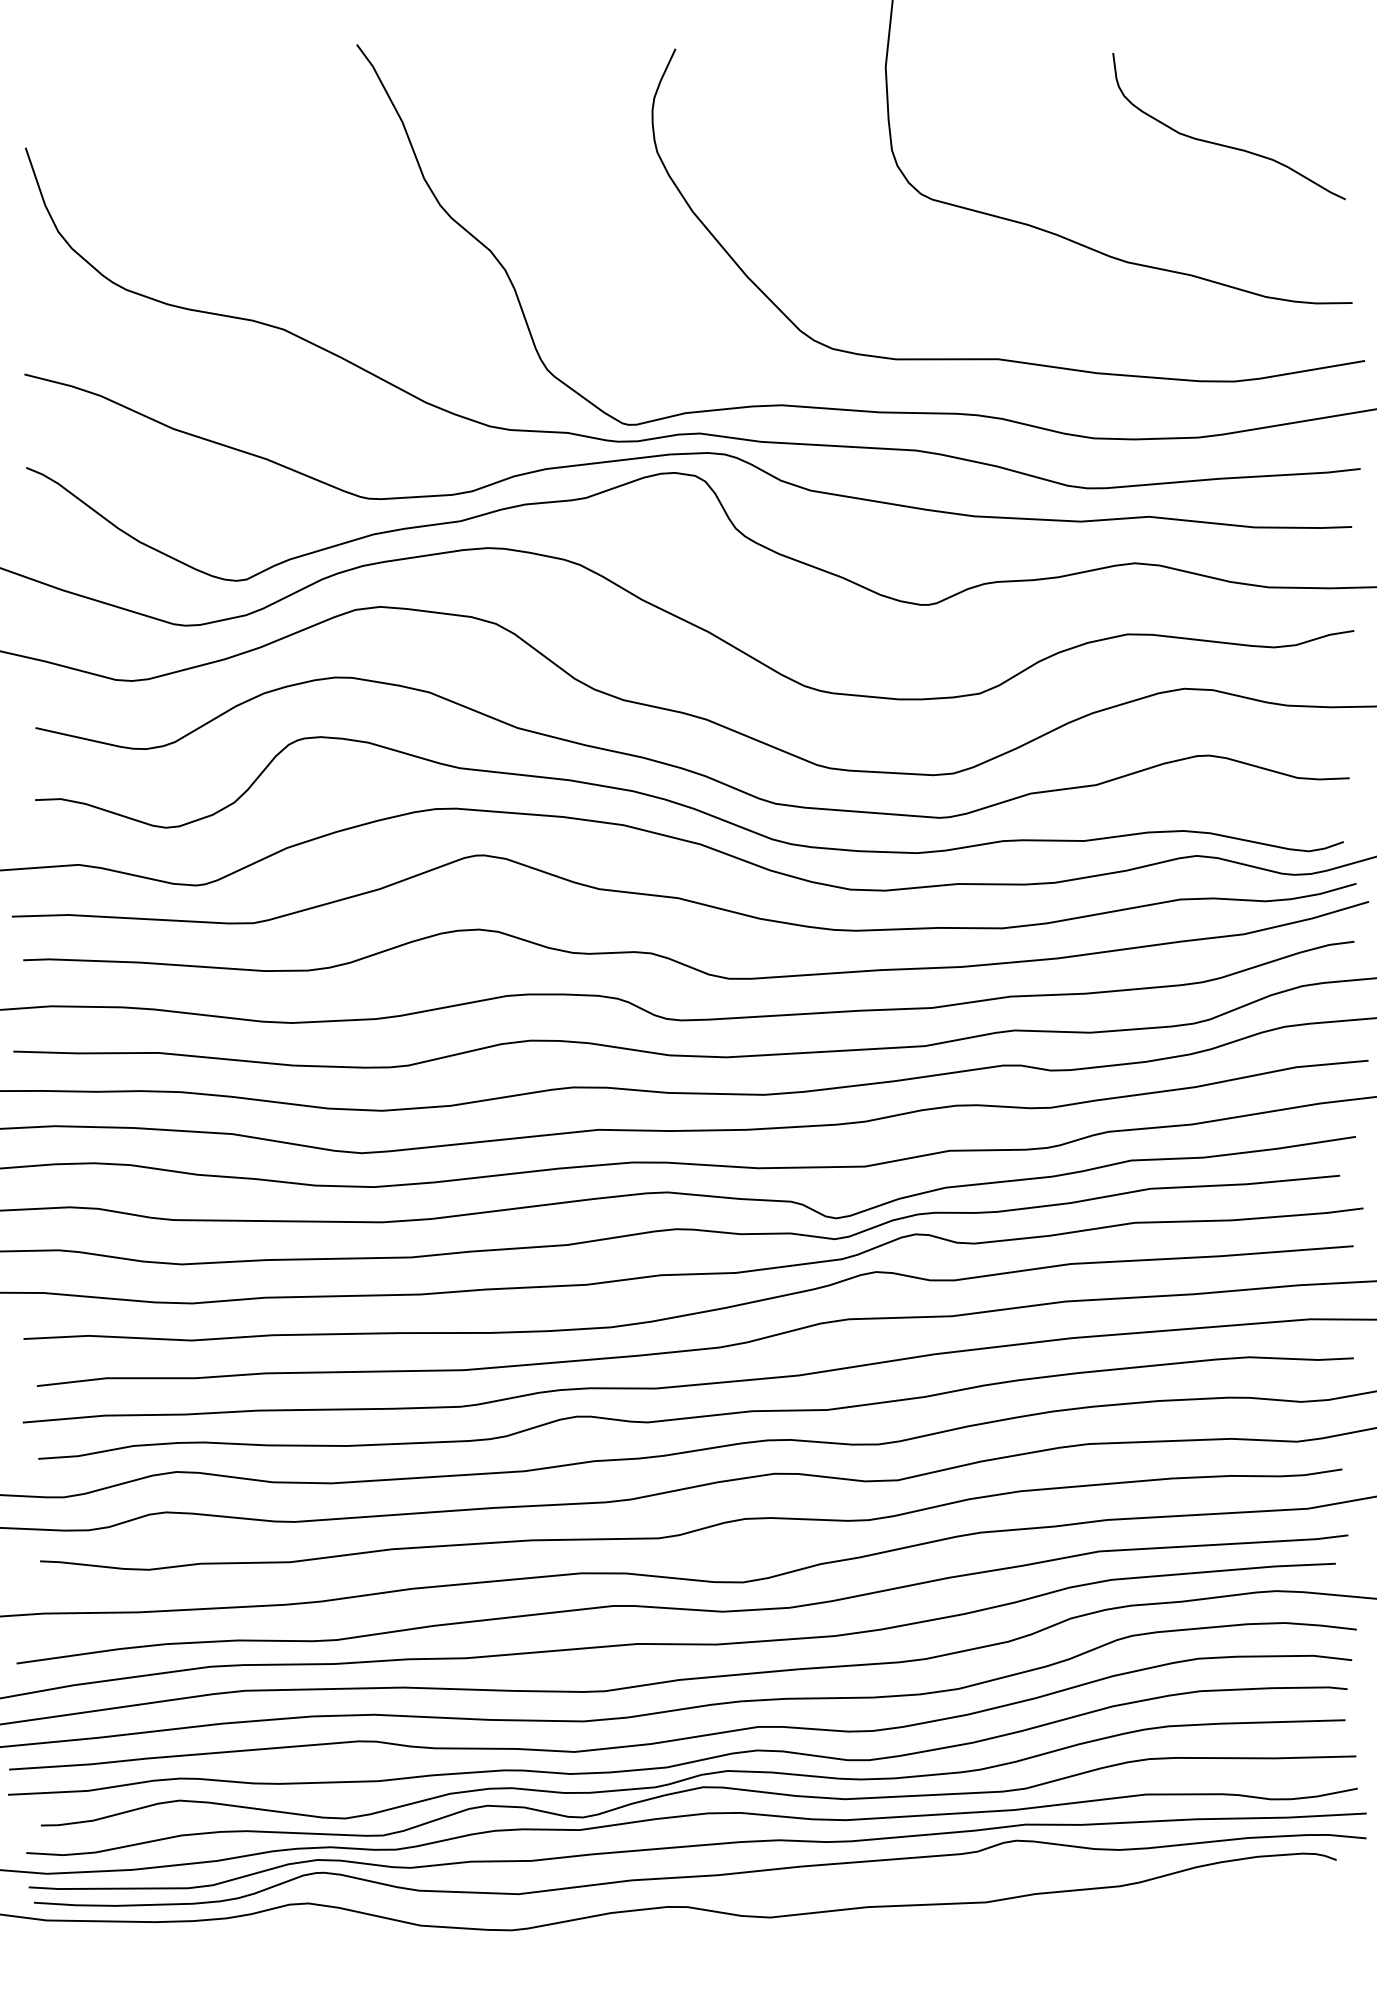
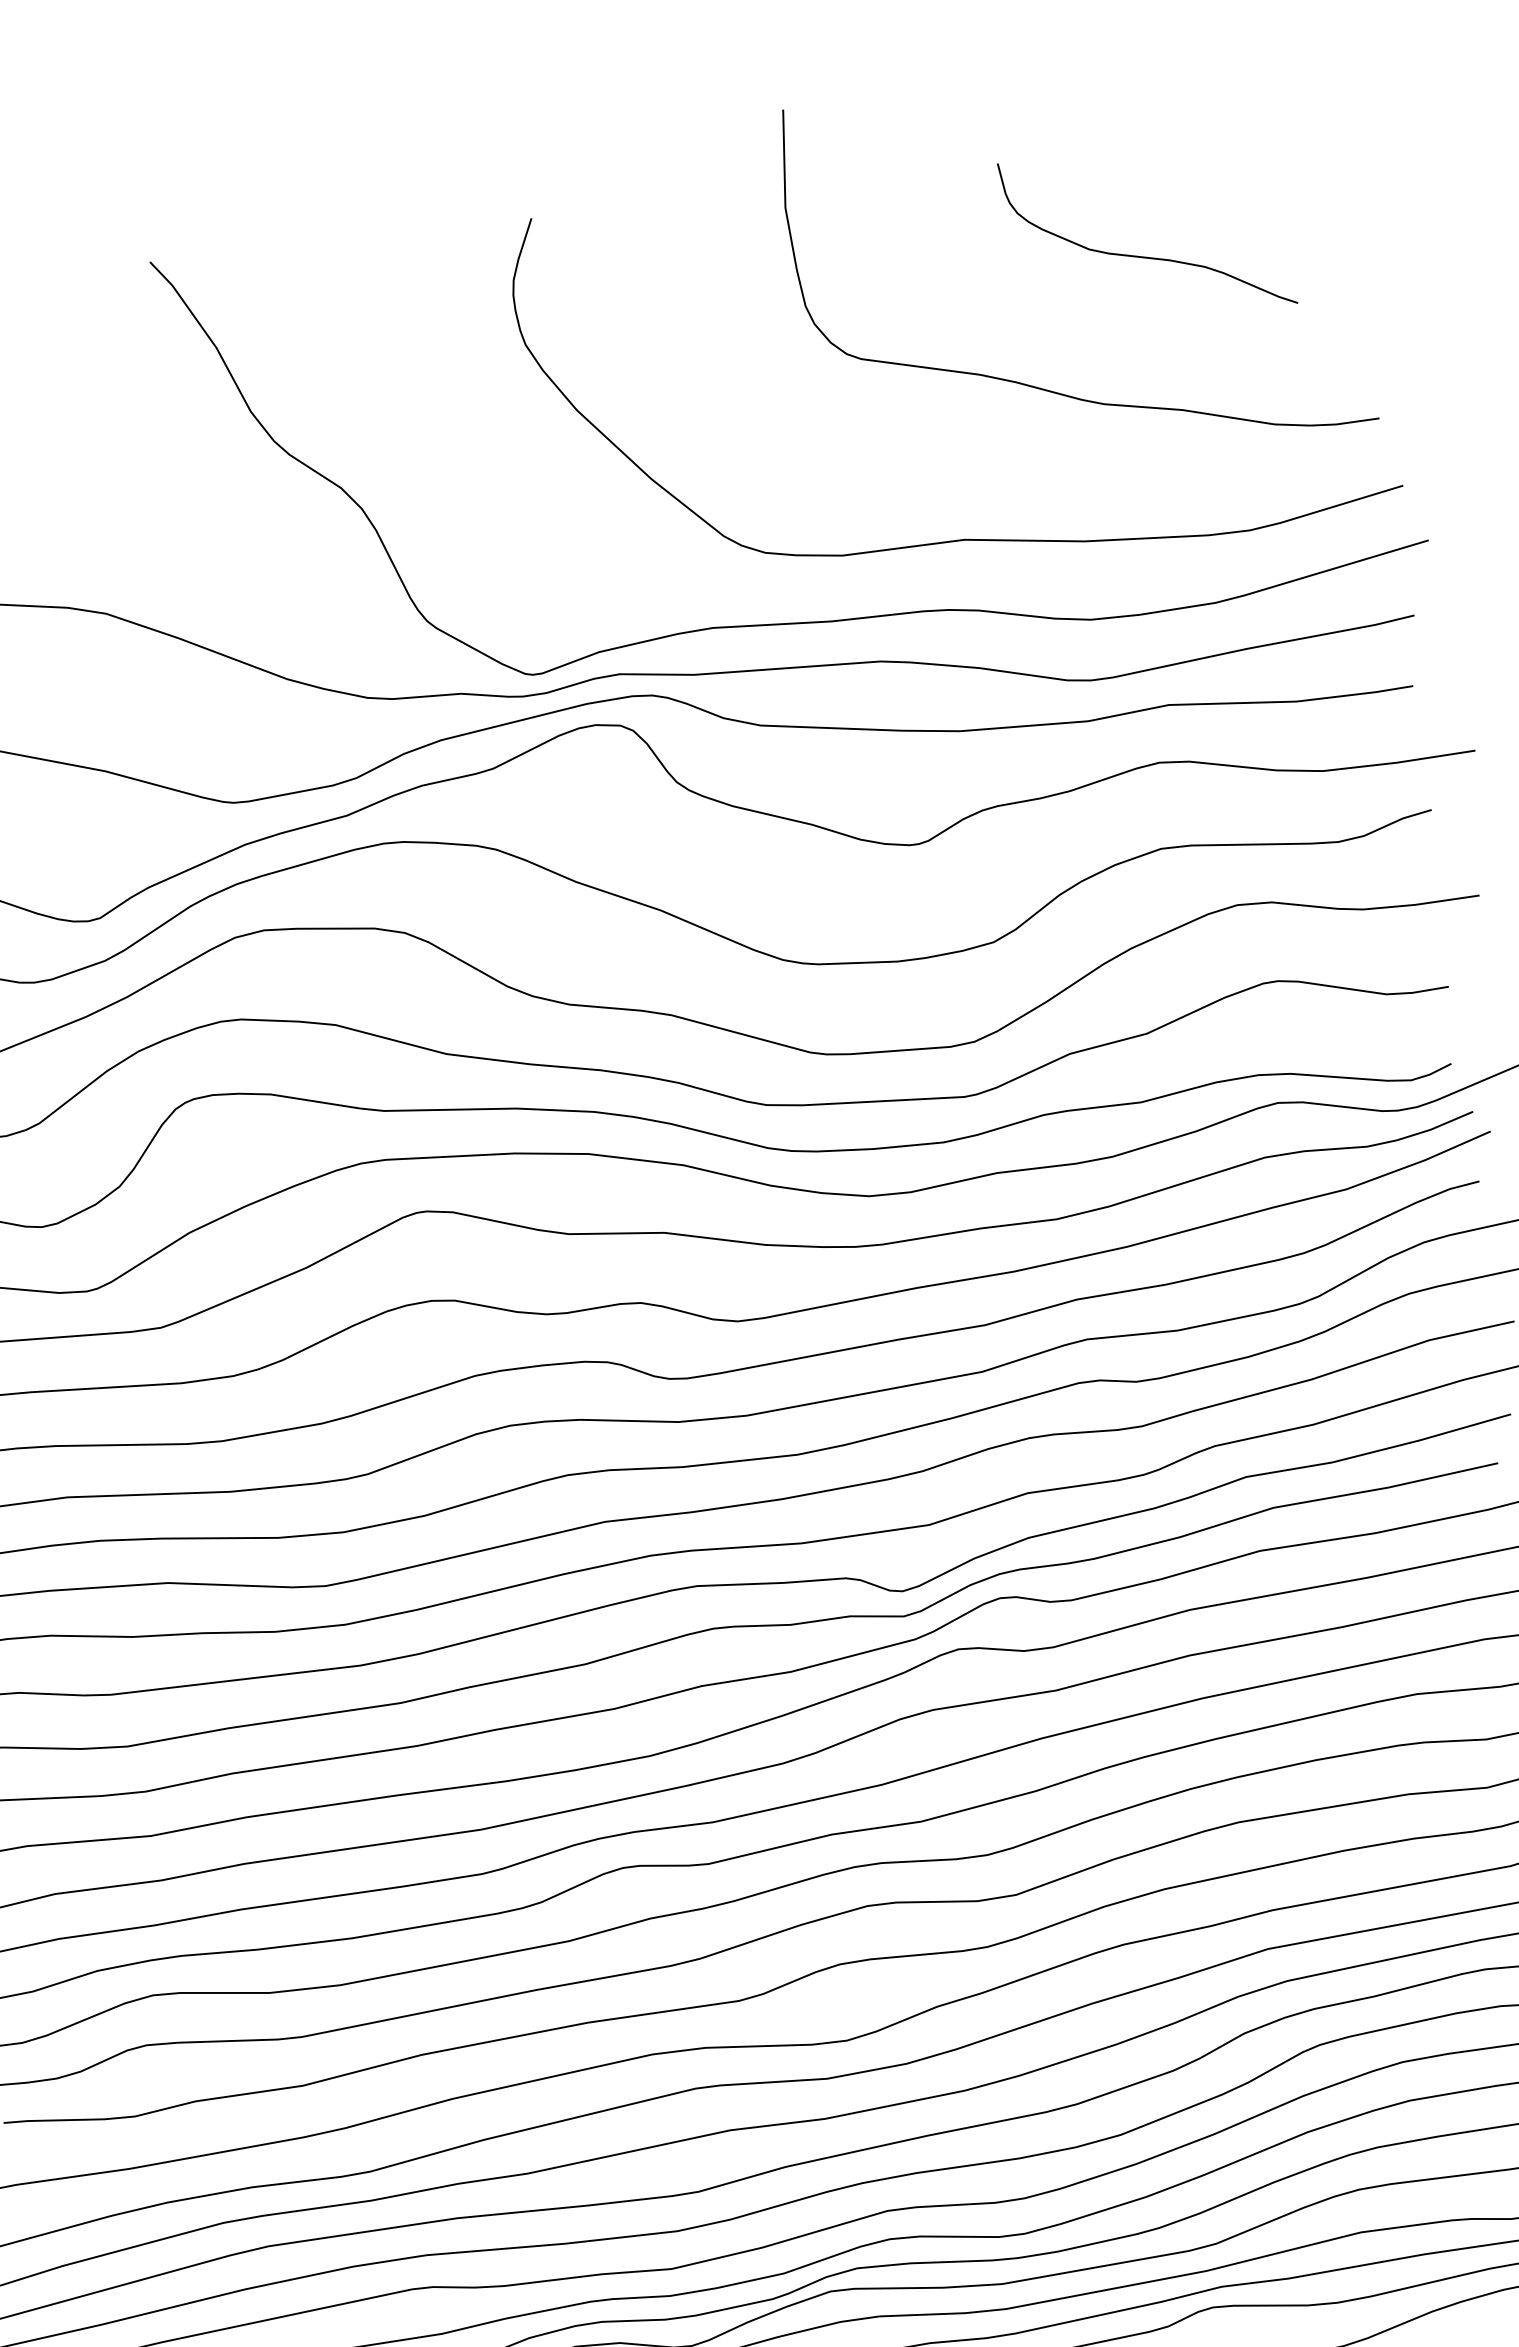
curve: (1223, 144) -> (1143, 256), moved

